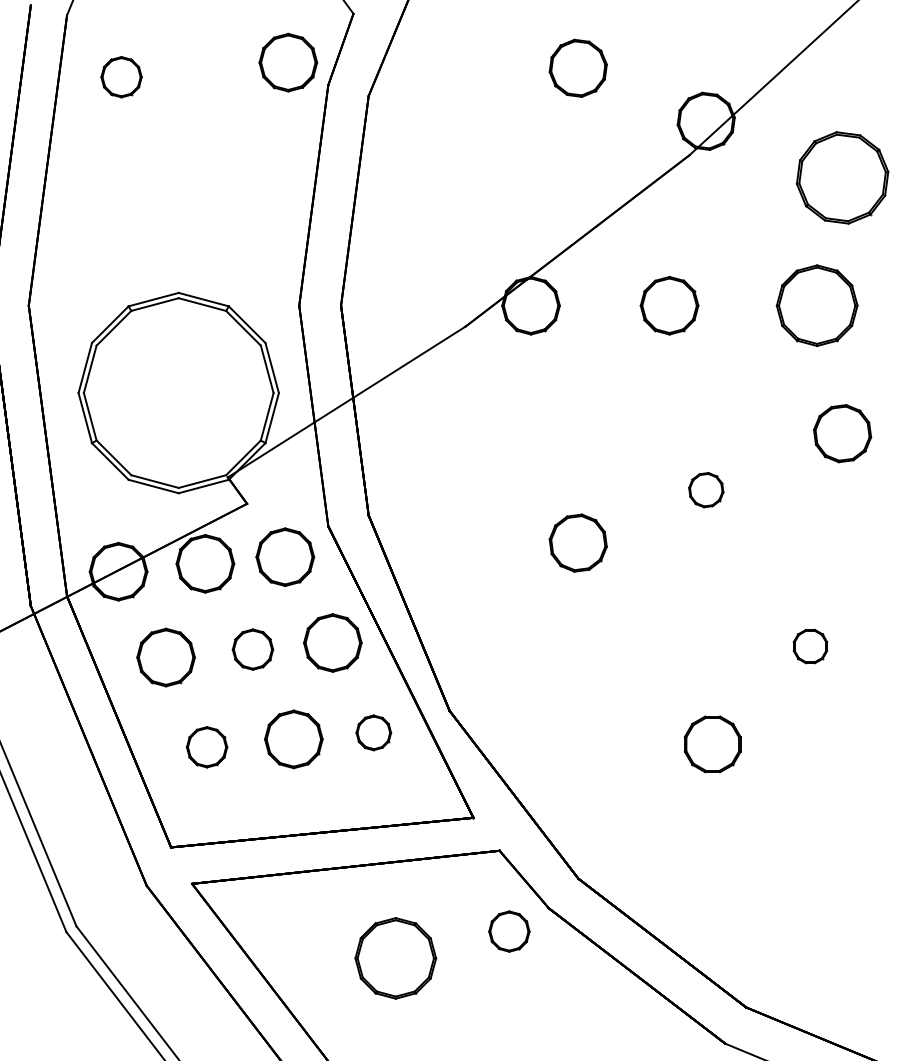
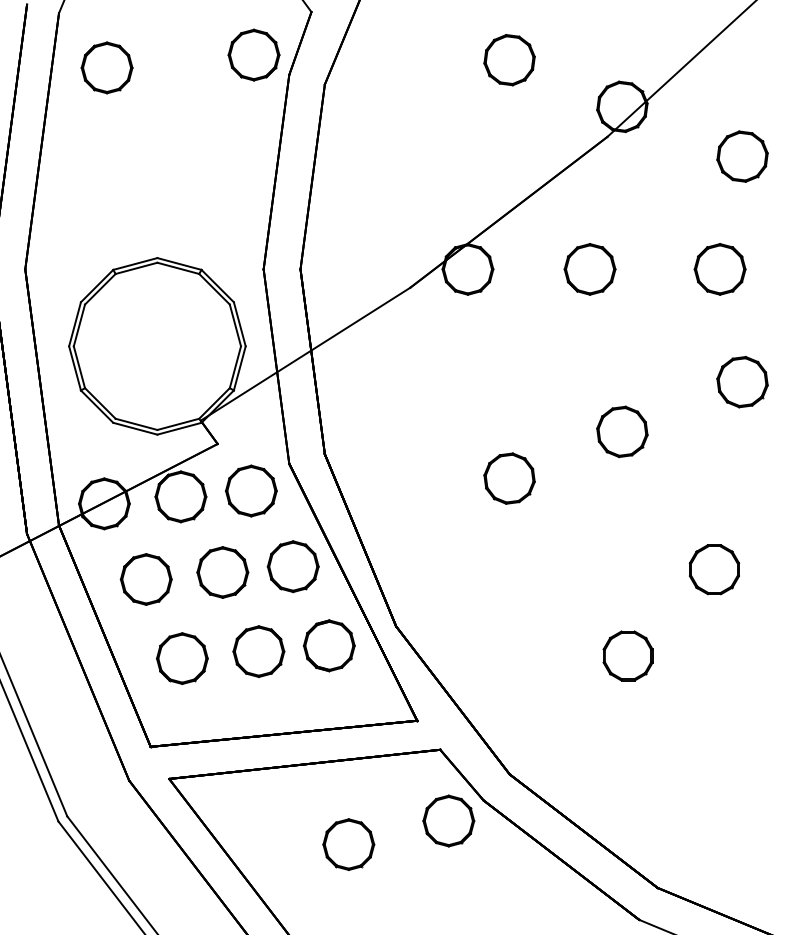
part: (120, 76) -> (106, 67), size x1.43
part: (842, 177) -> (742, 156), size x0.62
part: (816, 305) -> (719, 269), size x0.71
part: (706, 489) -> (622, 431), size x1.67
part: (809, 646) -> (713, 569), size x1.67
part: (252, 649) -> (222, 572), size x1.43
part: (373, 732) -> (329, 645), size x1.67
part: (207, 747) -> (182, 658), size x1.43
part: (508, 930) -> (448, 820), size x1.43
part: (395, 958) -> (348, 844), size x0.71

